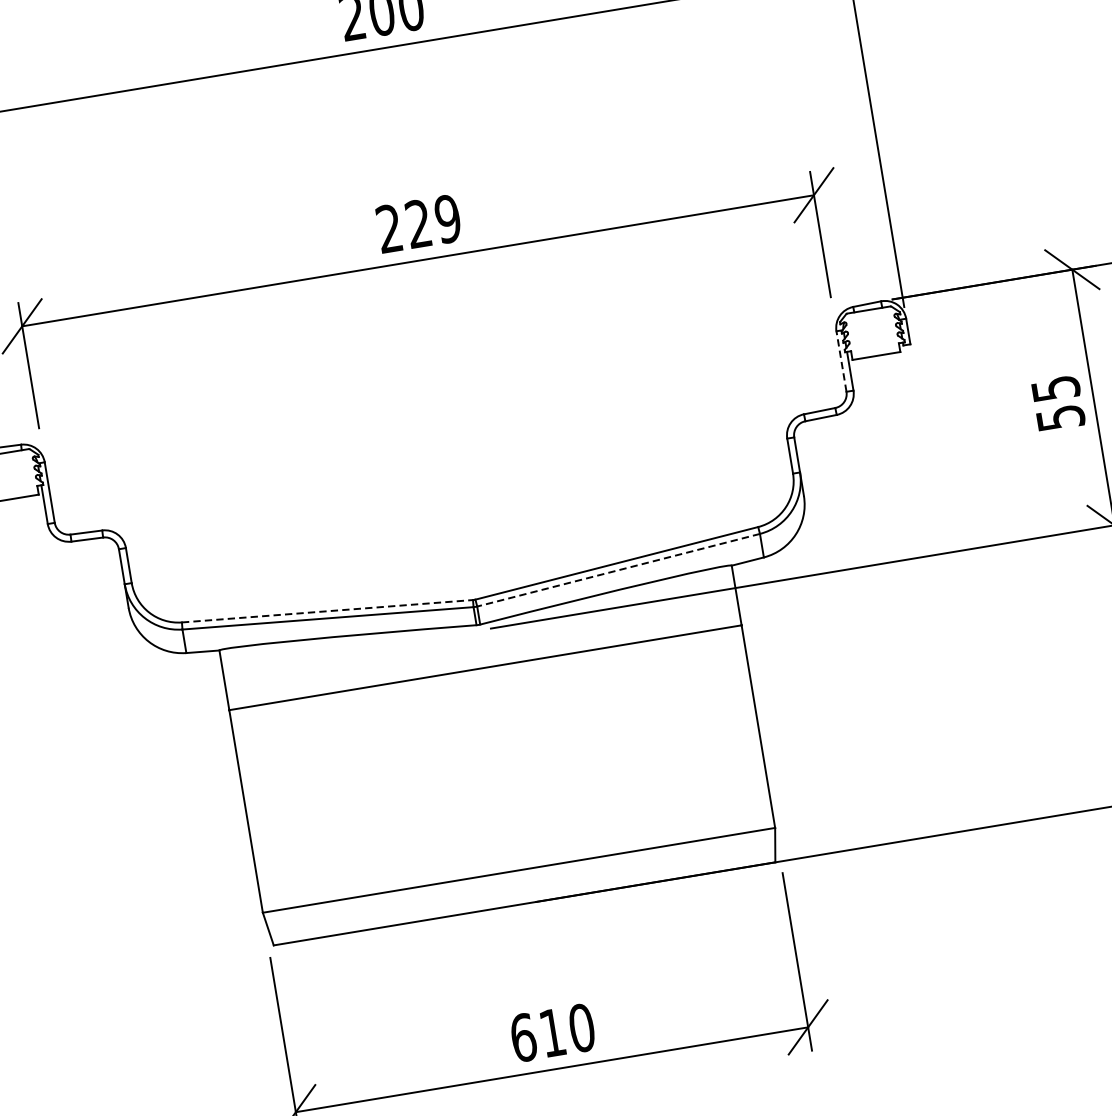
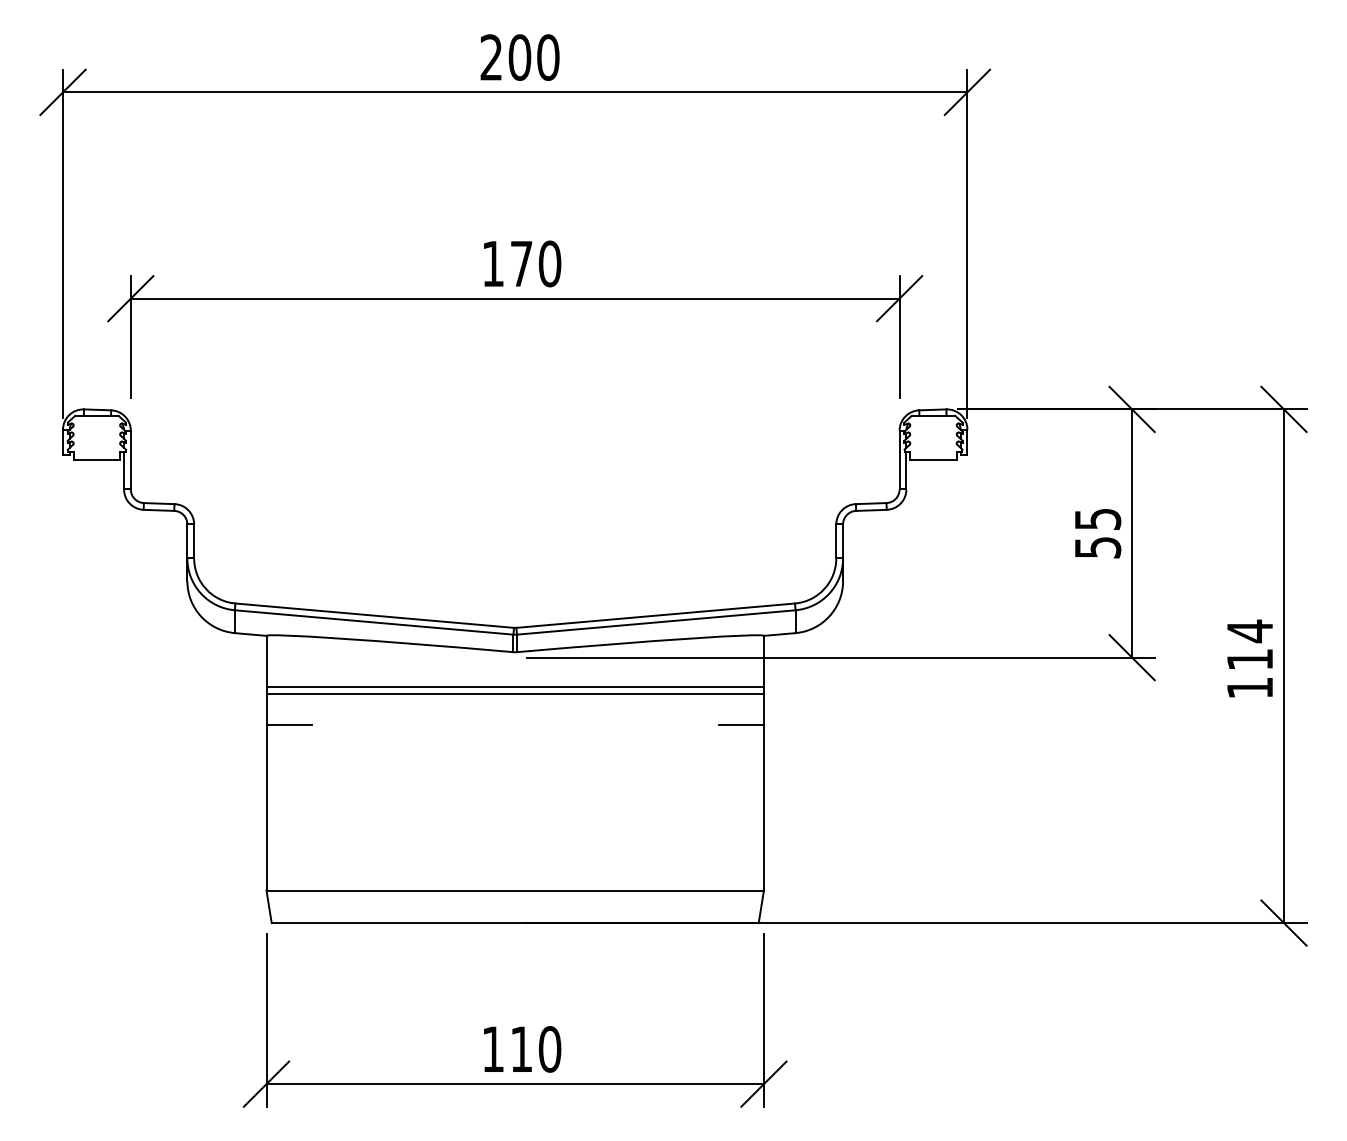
text: (418, 223) -> (521, 263), 229 -> 170
line: (841, 360) -> (899, 459), dashed -> solid
line: (618, 570) -> (656, 622), dashed -> solid
line: (327, 611) -> (374, 615), dashed -> solid
line: (483, 661) -> (514, 687), added
line: (722, 661) -> (740, 725), added
line: (257, 739) -> (288, 725), added
text: (523, 1037) -> (493, 1049), 610 -> 110

